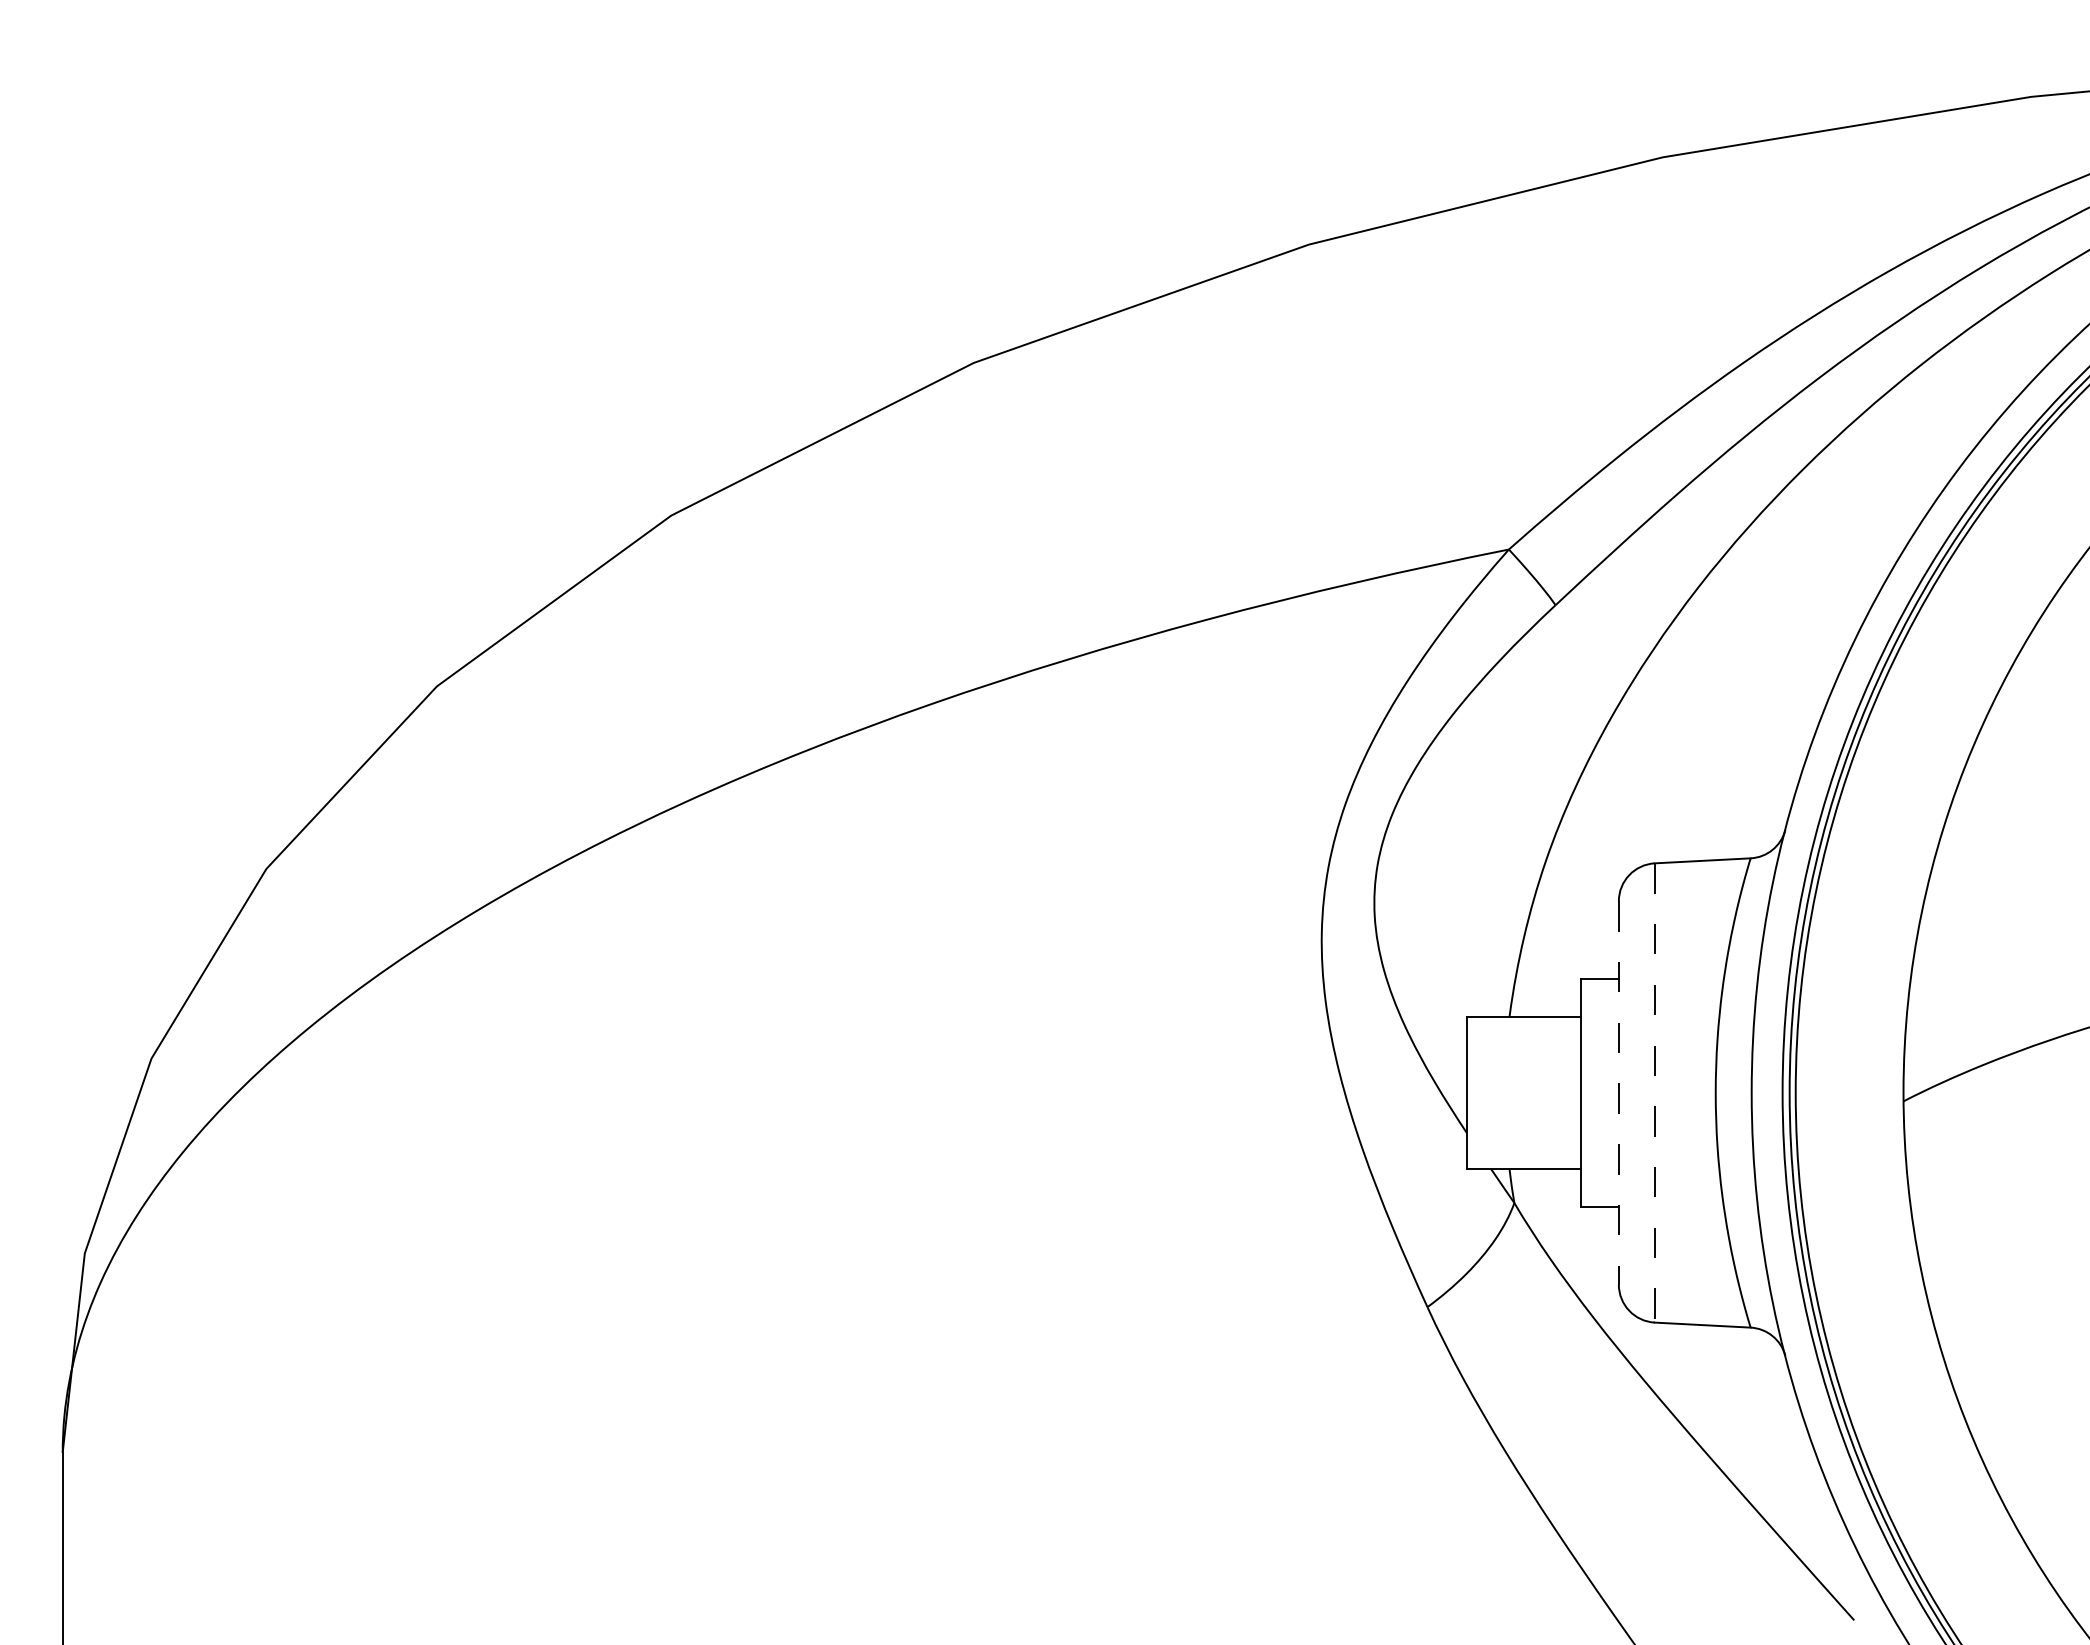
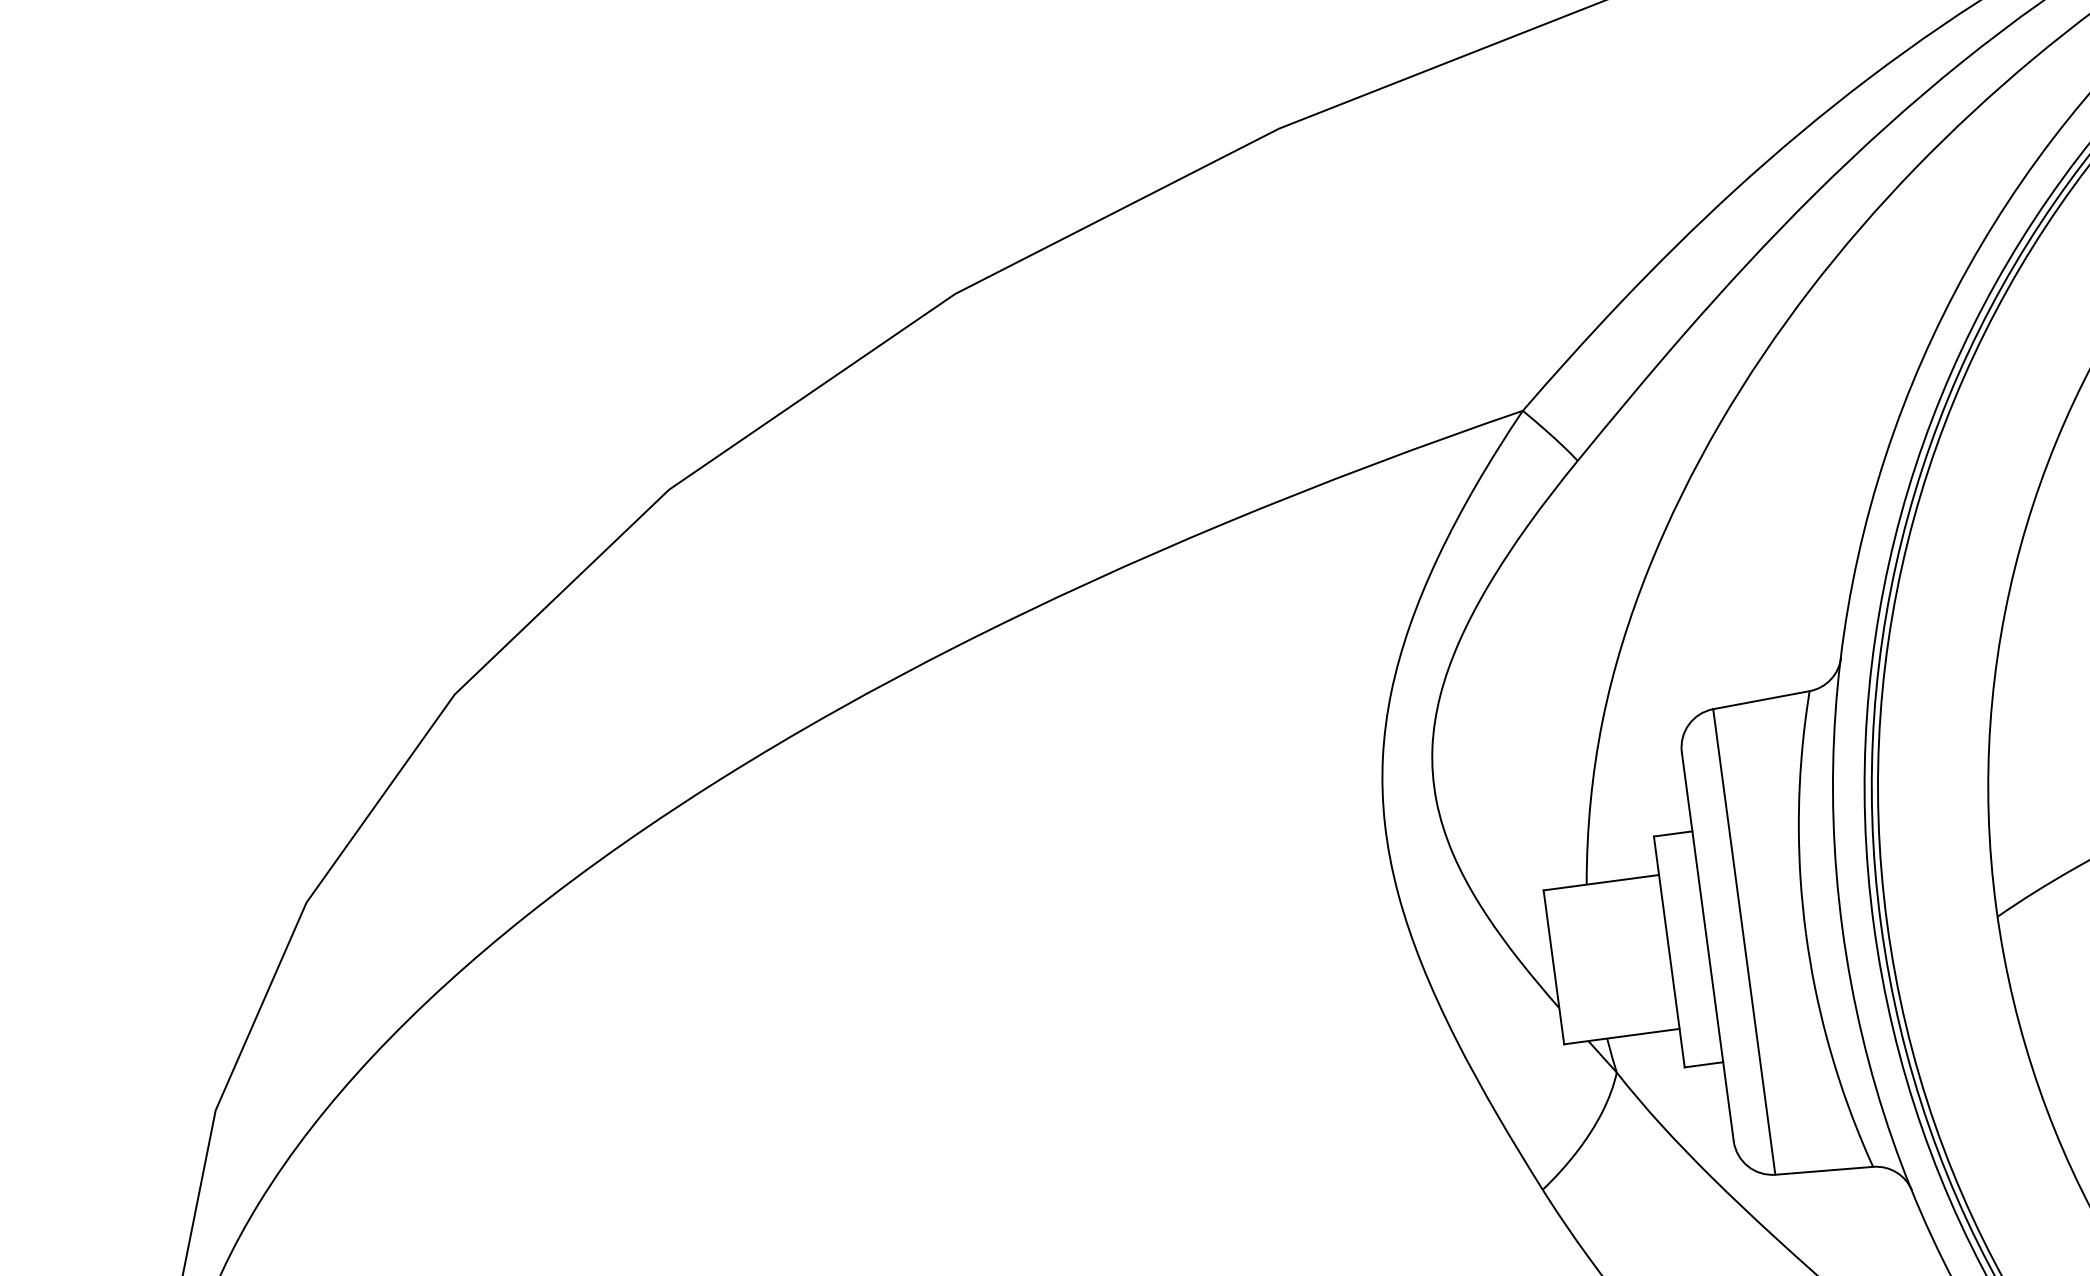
line: (1618, 1092) -> (1707, 946), dashed -> solid
line: (1654, 1092) -> (1743, 941), dashed -> solid

